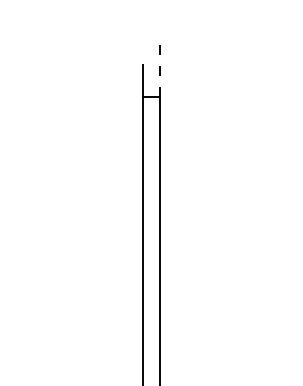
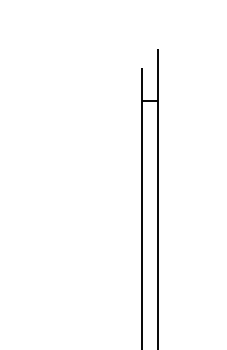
line: (159, 71) -> (158, 75), dashed -> solid

